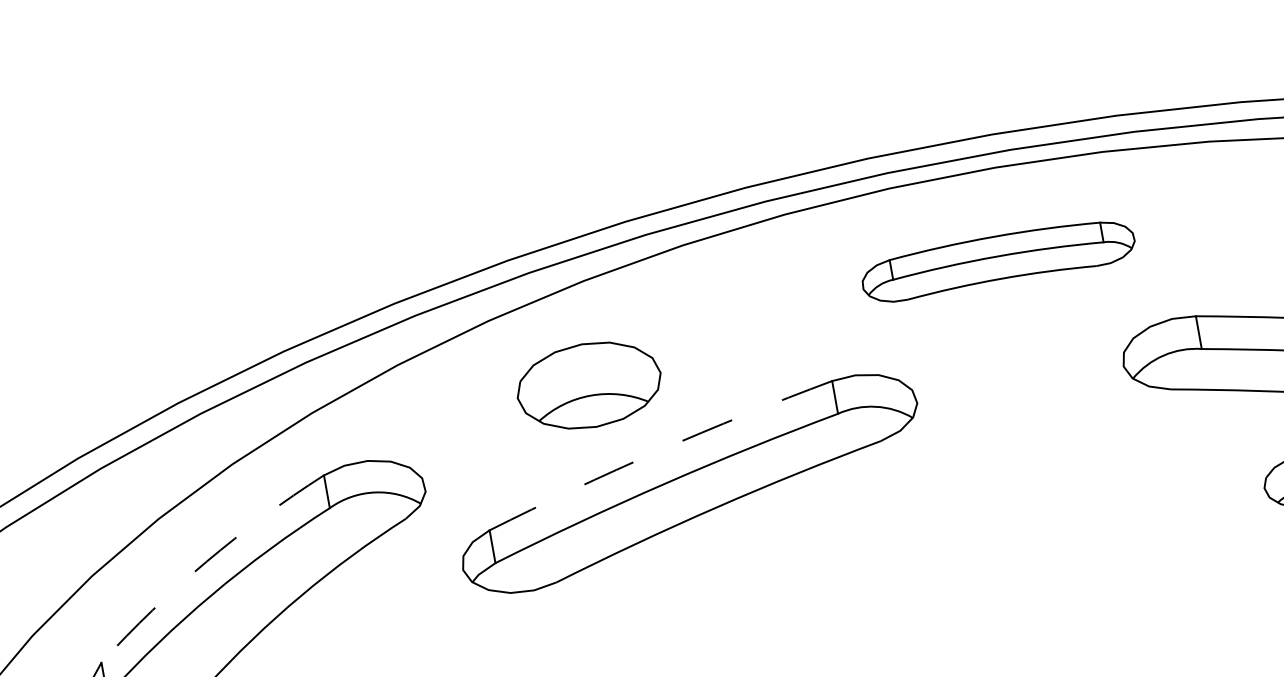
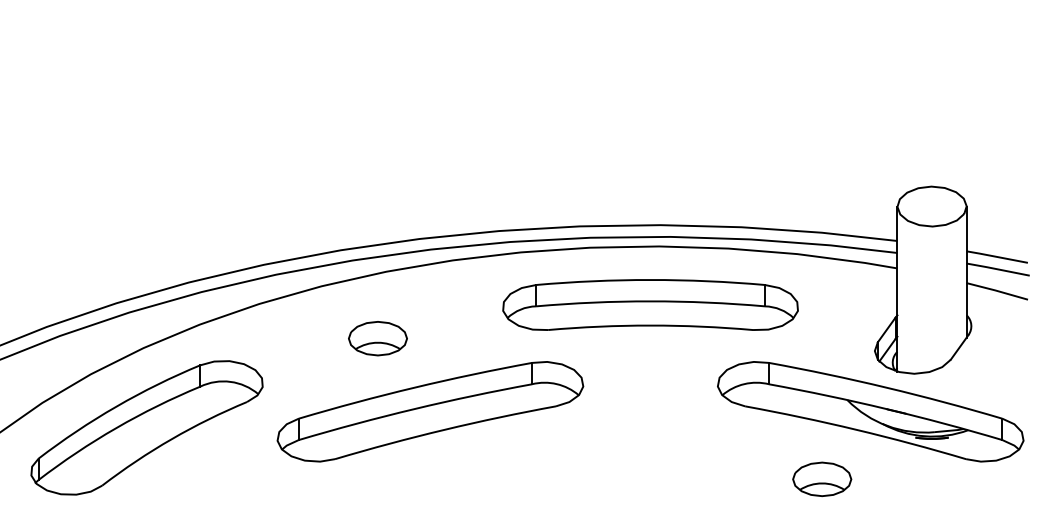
part: (997, 259) -> (650, 304), size x1.67
part: (588, 385) -> (377, 338), size x0.62
arc: (658, 450) -> (414, 387), dashed -> solid
arc: (206, 561) -> (116, 406), dashed -> solid

